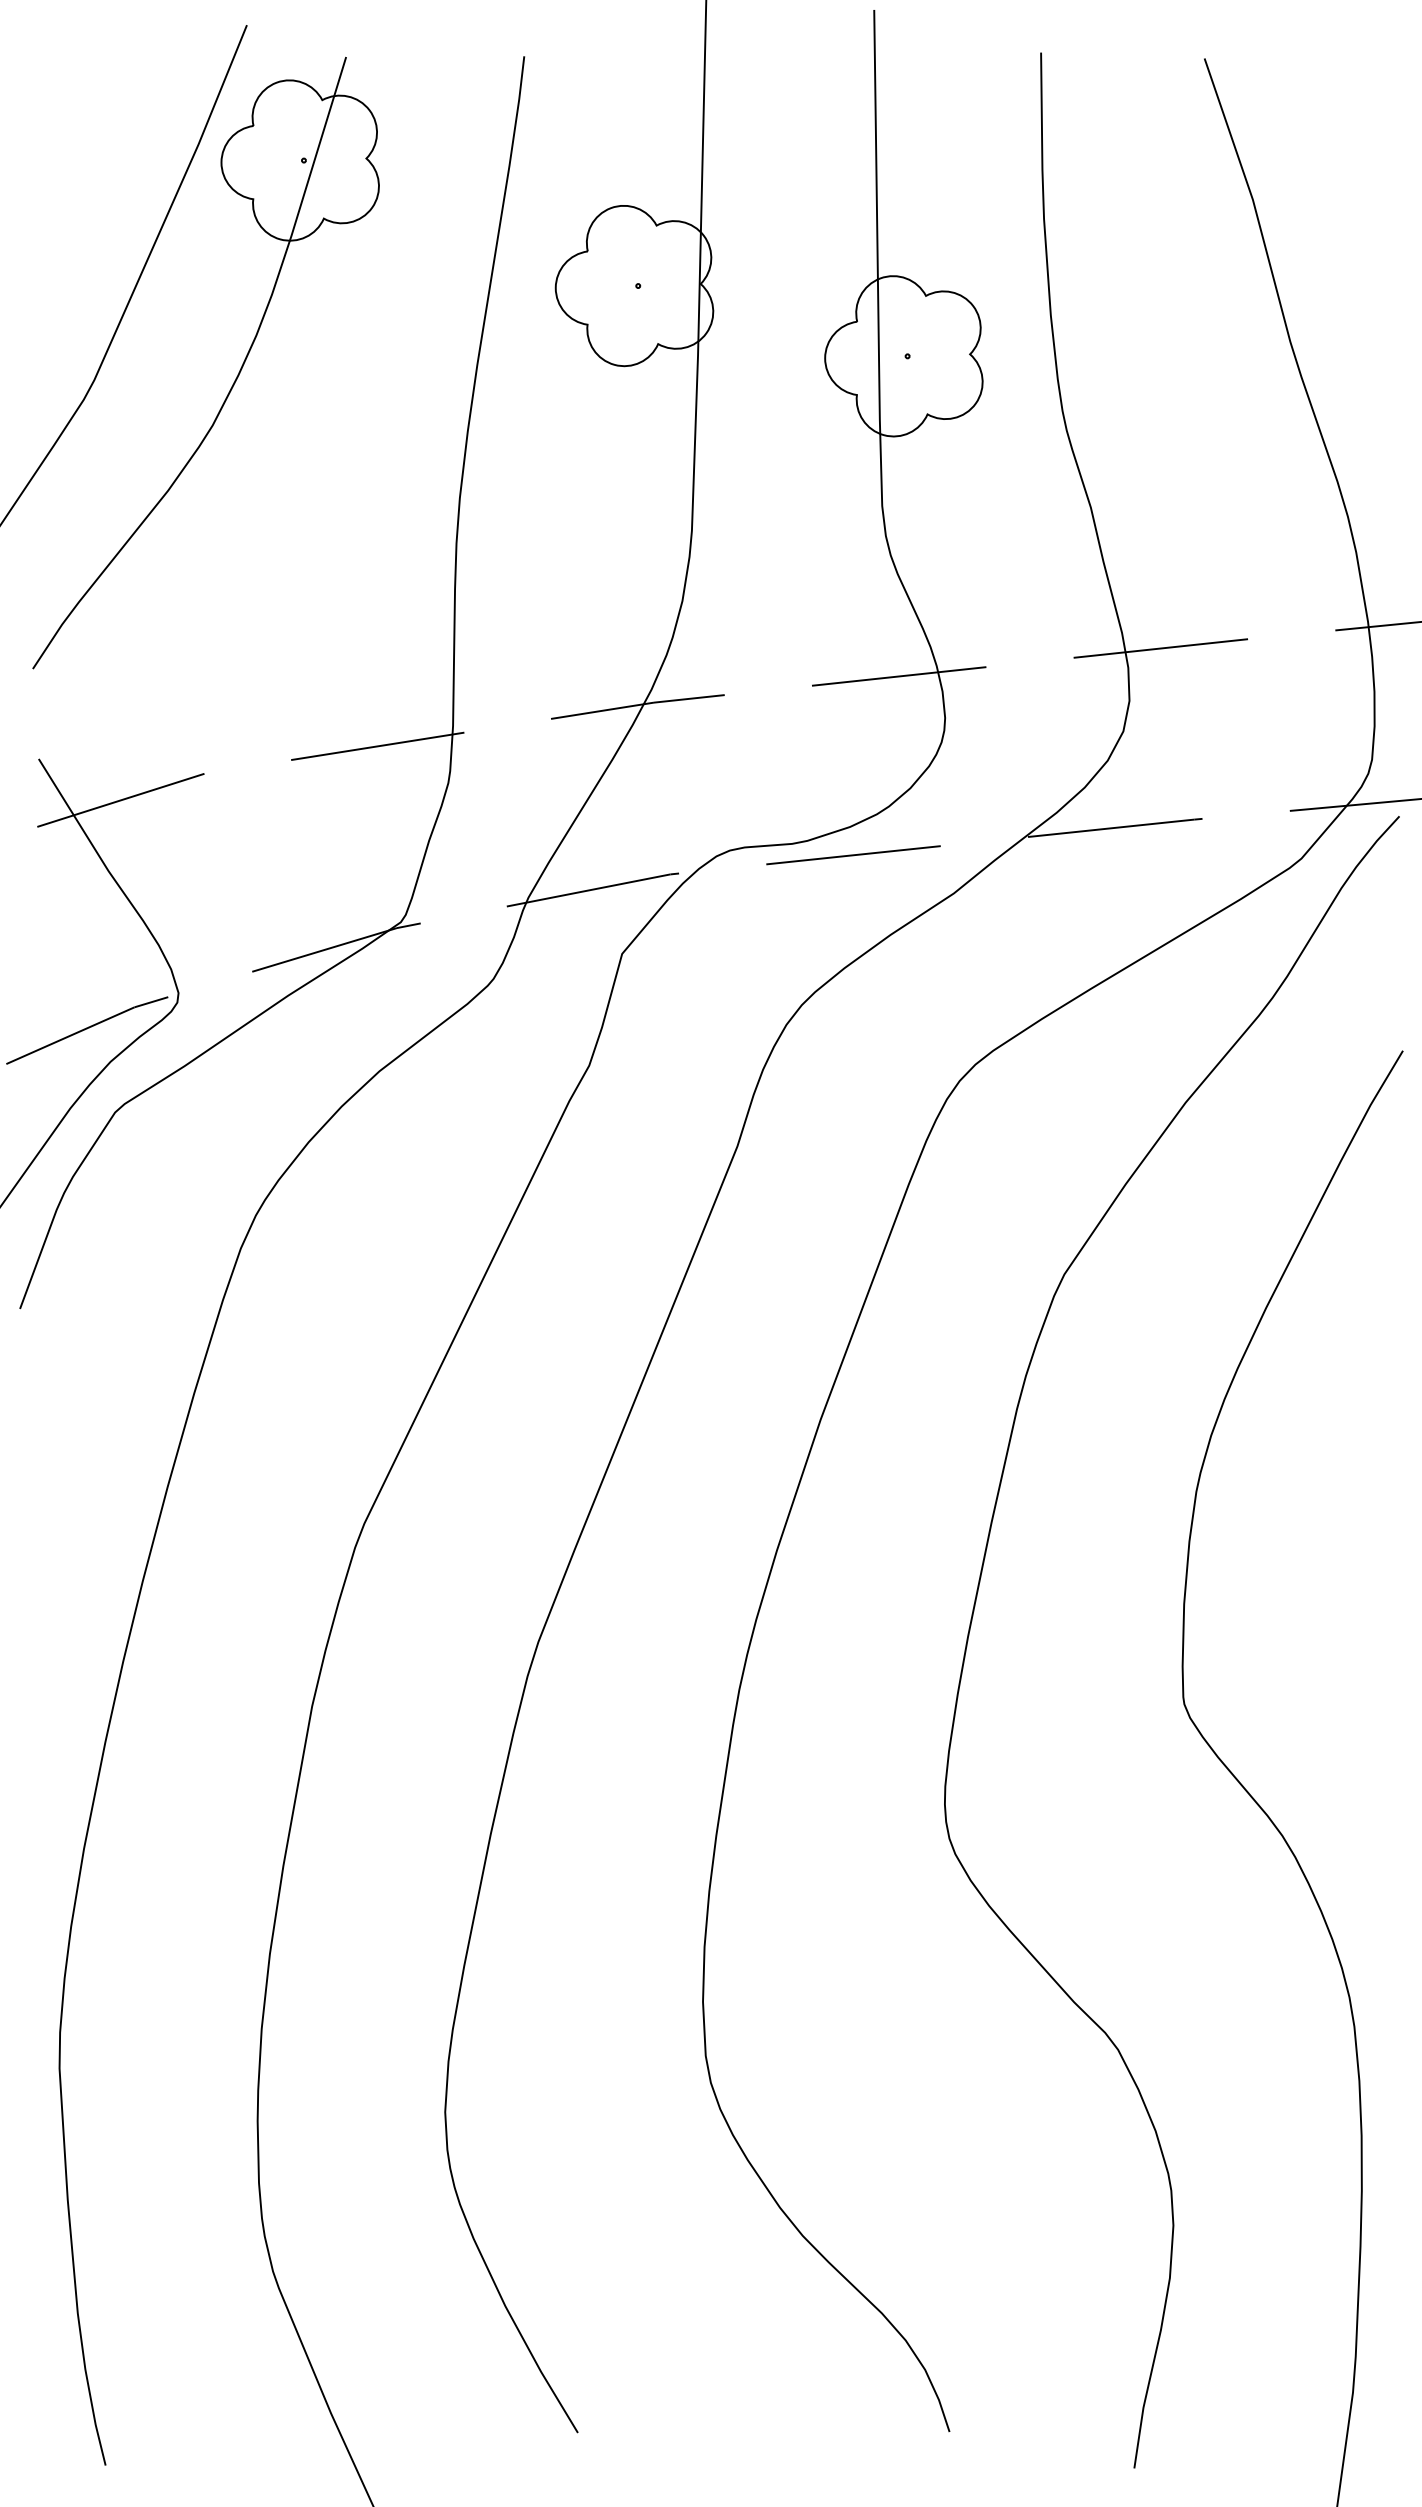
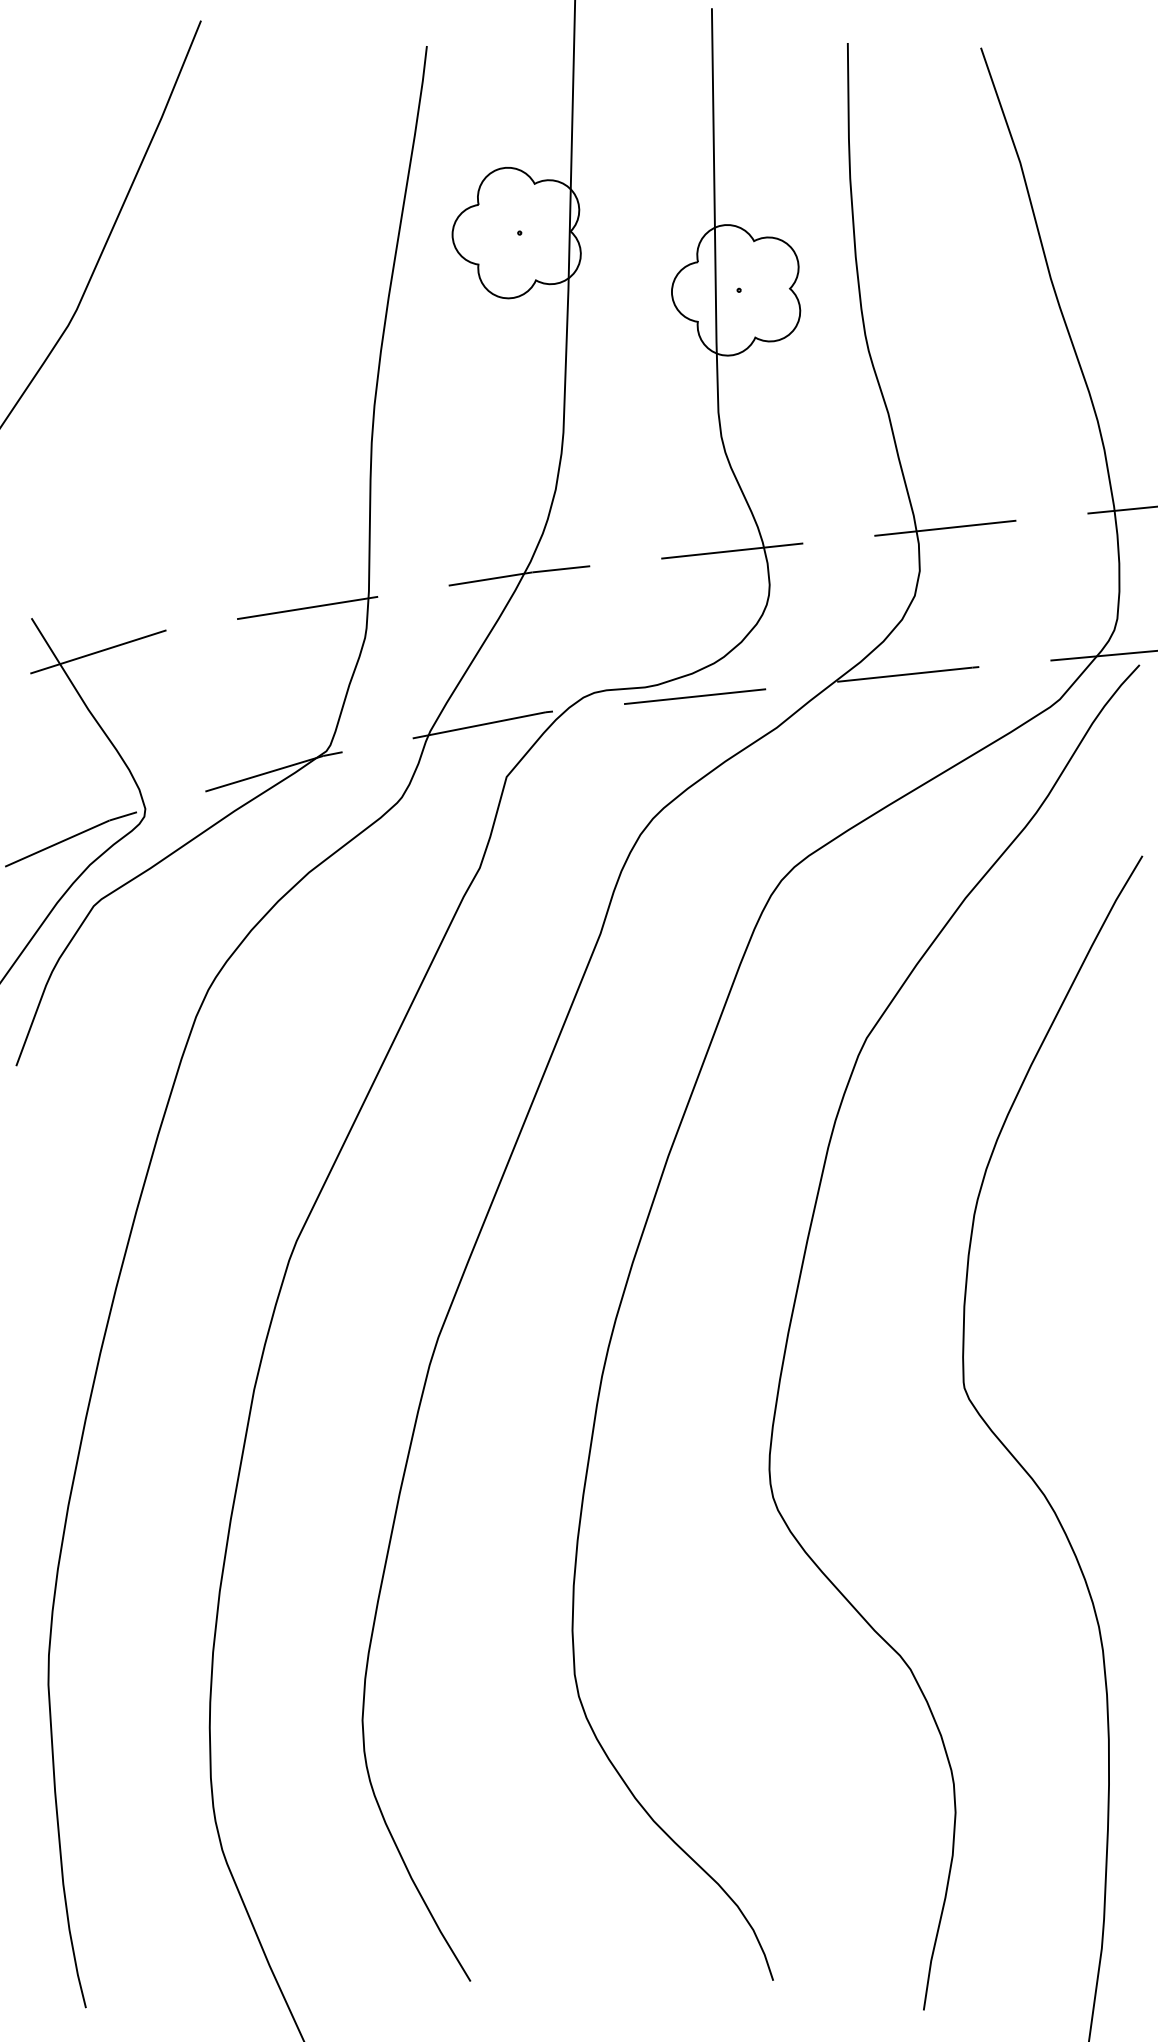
part: (235, 378) -> (191, 308), removed

